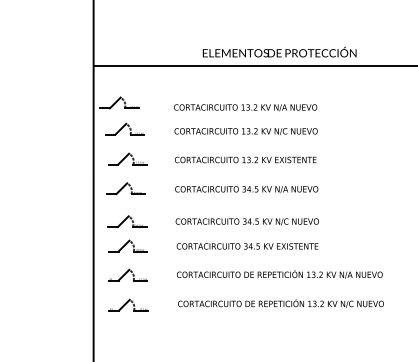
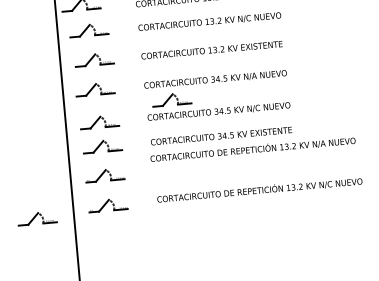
part: (201, 205) -> (171, 99), added
text: (279, 274) -> (252, 149), moved
part: (56, 311) -> (36, 217), added

